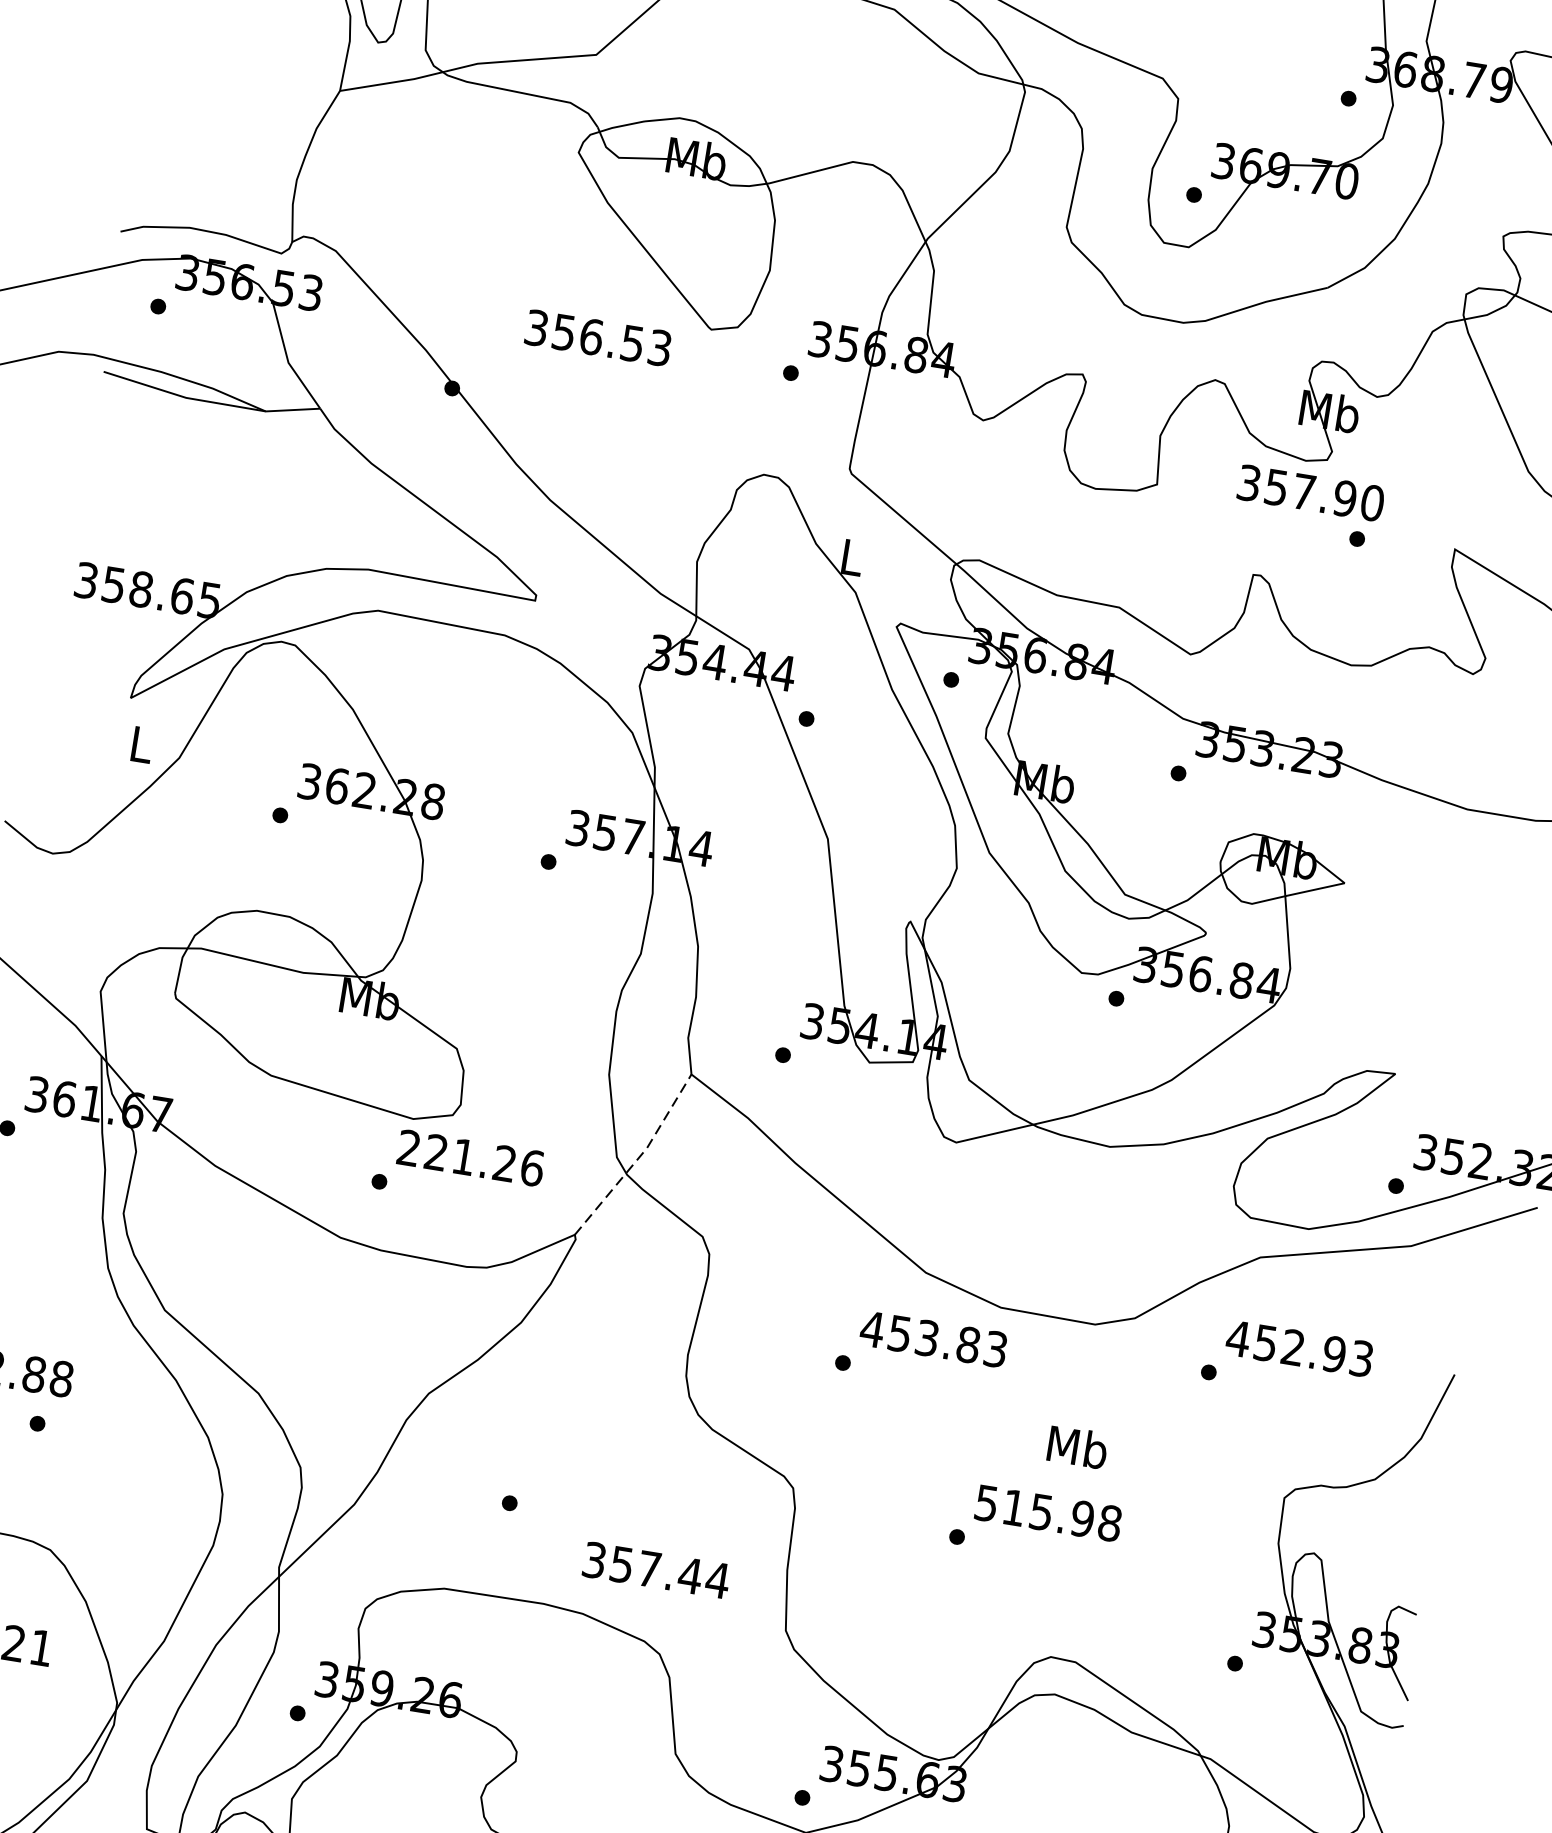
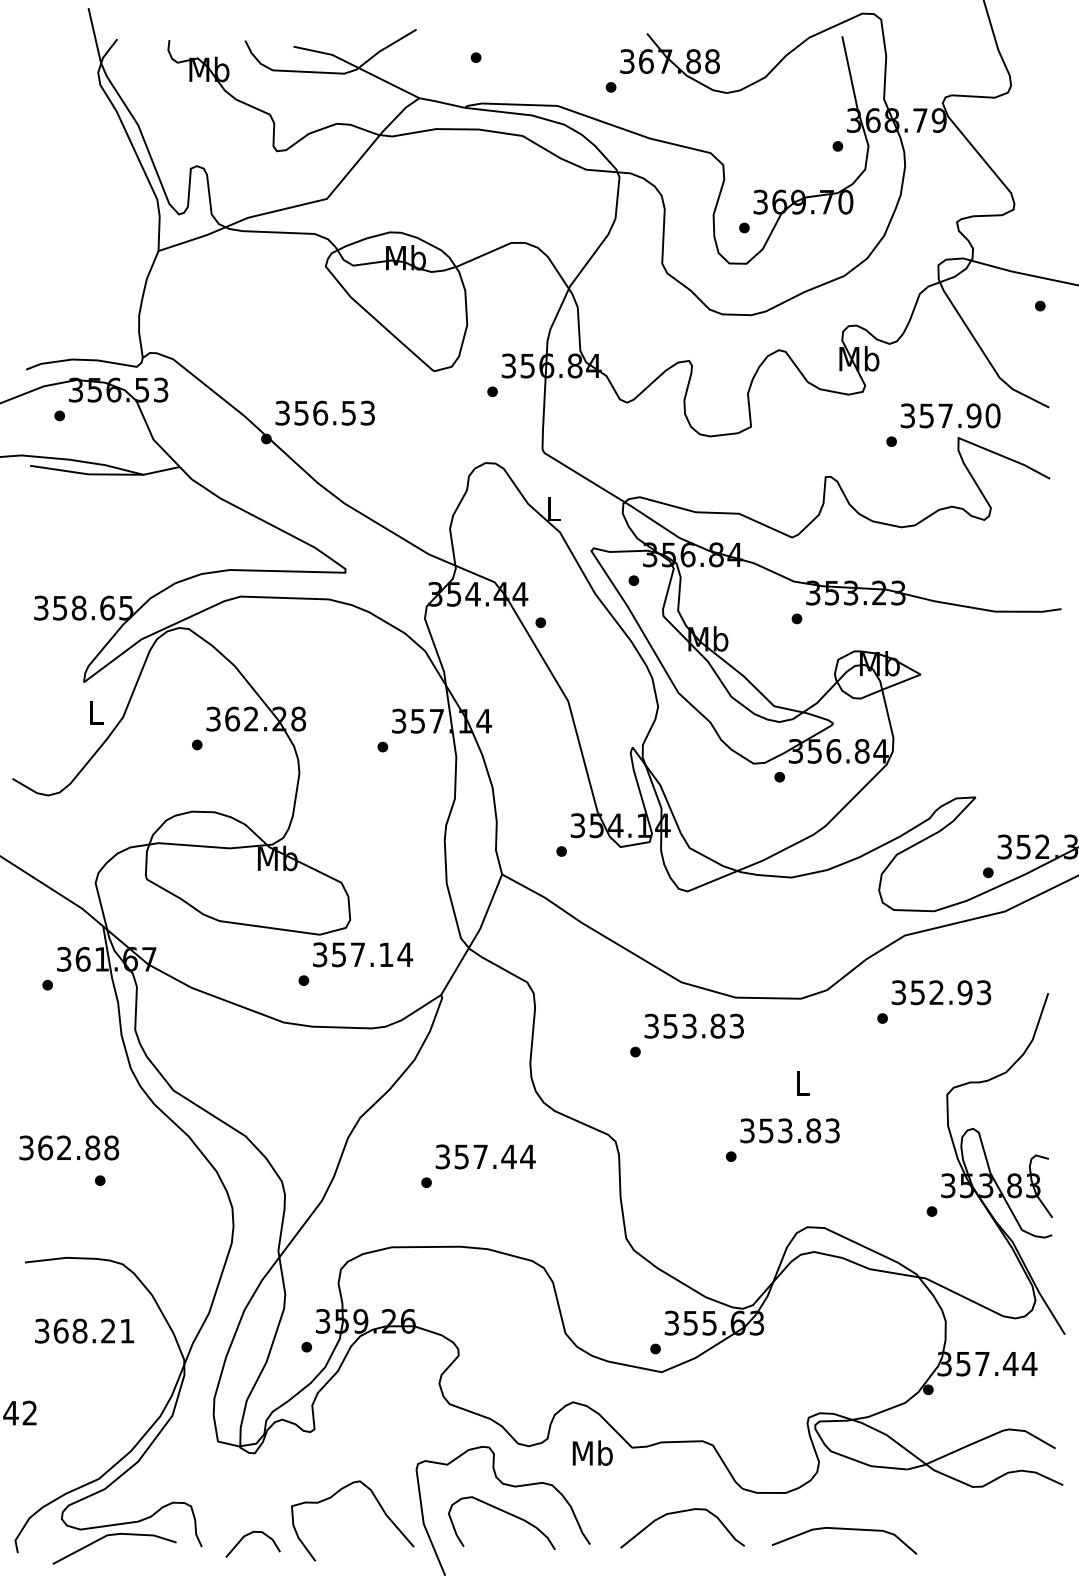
text: (597, 336) -> (324, 412), moved
text: (1310, 492) -> (950, 415), moved
line: (640, 1156) -> (476, 935), dashed -> solid
text: (471, 1157) -> (363, 954), 221.26 -> 357.14
text: (872, 1328) -> (651, 1025), 453.83 -> 353.83
text: (1237, 1338) -> (898, 992), 452.93 -> 352.93
text: (1077, 1446) -> (802, 1082), Mb -> L
text: (1049, 1512) -> (790, 1130), 515.98 -> 353.83
text: (656, 1569) -> (485, 1156), moved

